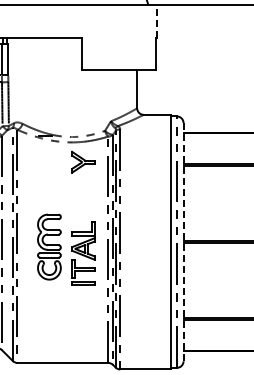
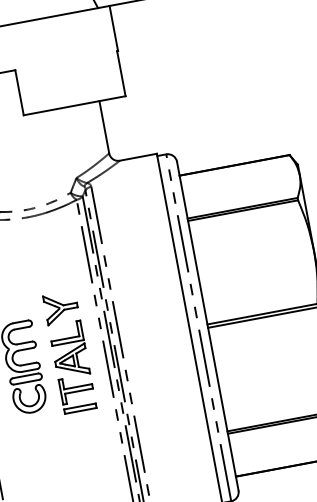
line: (156, 20) -> (113, 27), dashed -> solid
part: (83, 161) -> (61, 306), moved
line: (183, 241) -> (207, 325), dashed -> solid

